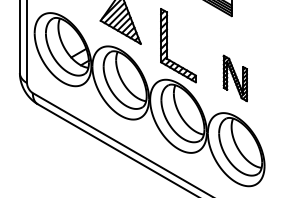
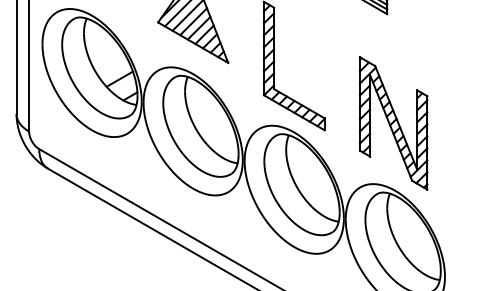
part: (235, 78) -> (394, 123), size x1.67

